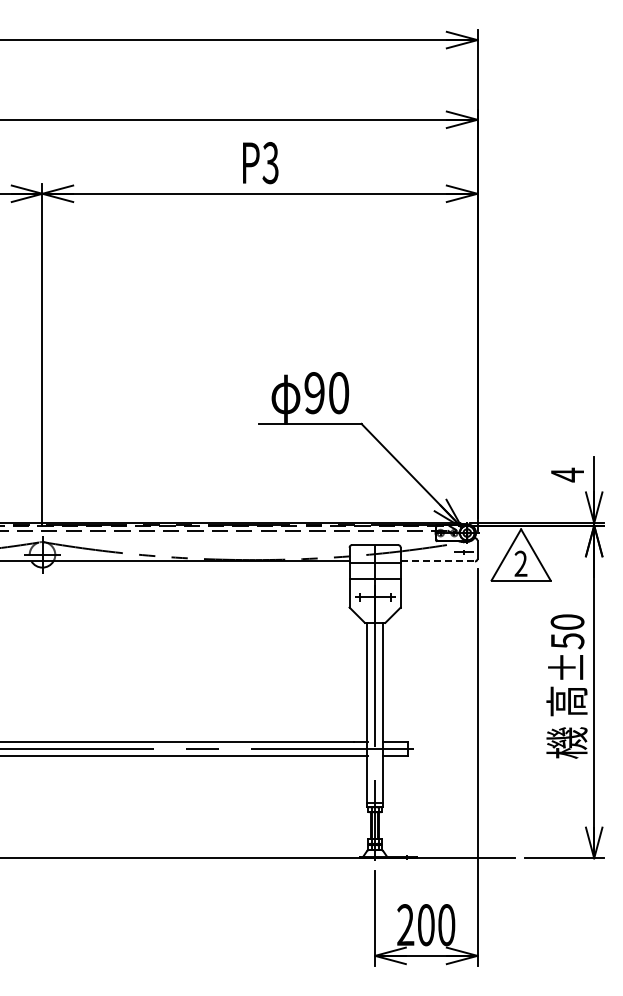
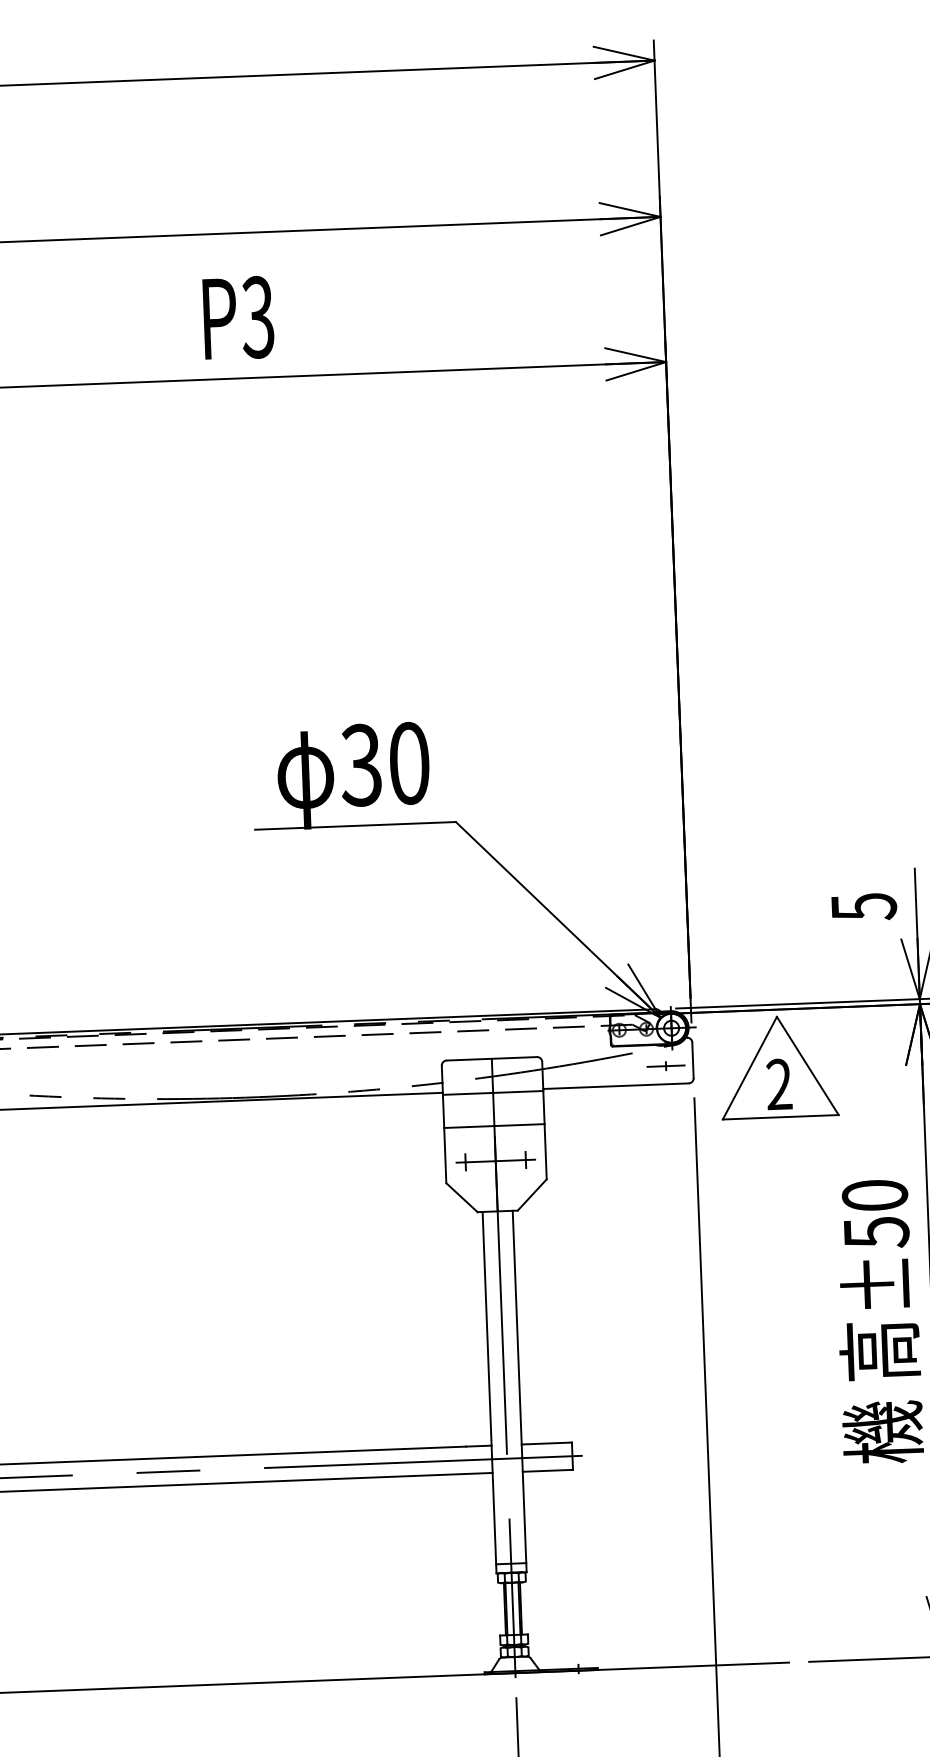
text: (314, 393) -> (361, 766), 90 -> 30
text: (567, 474) -> (863, 905), 4 -> 5
line: (438, 561) -> (617, 1086), dashed -> solid

